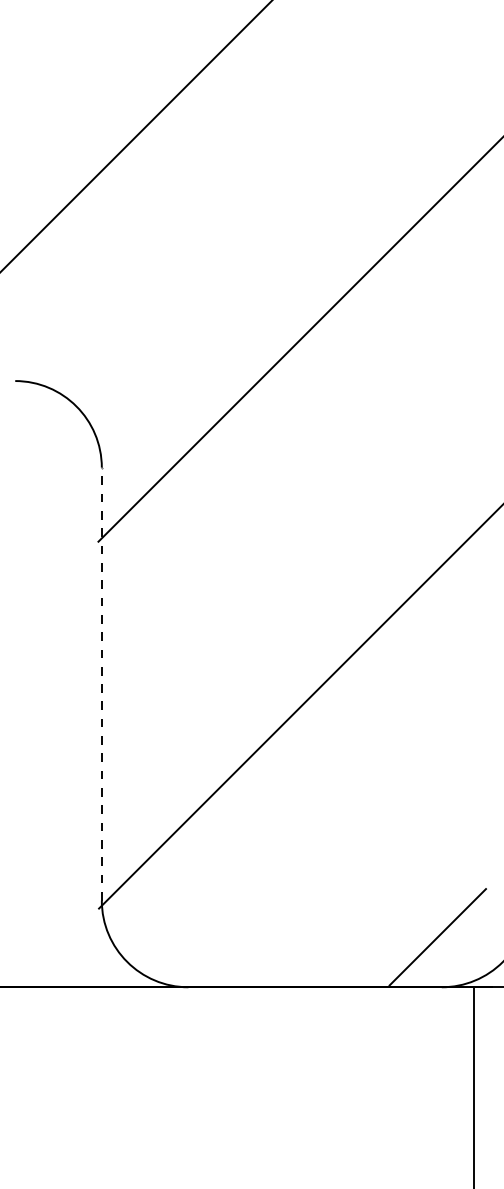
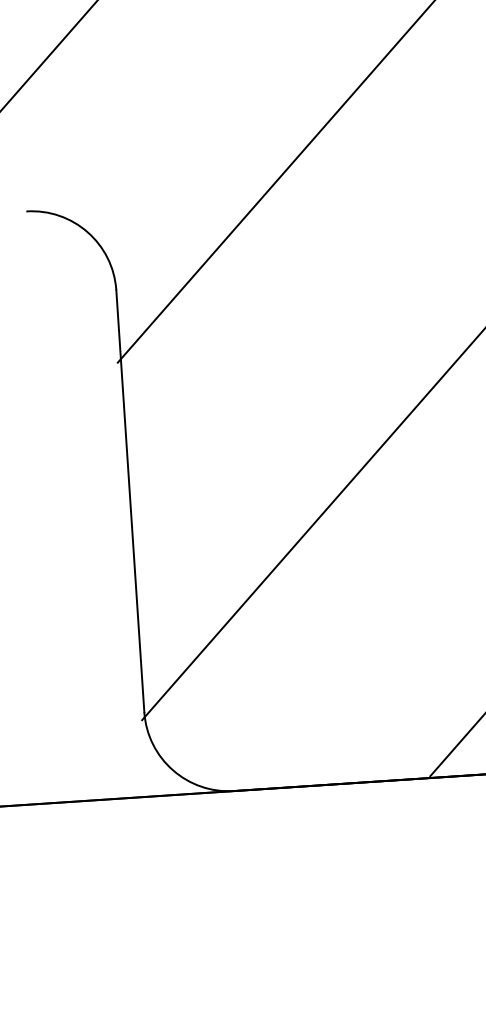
line: (101, 684) -> (130, 501), dashed -> solid

